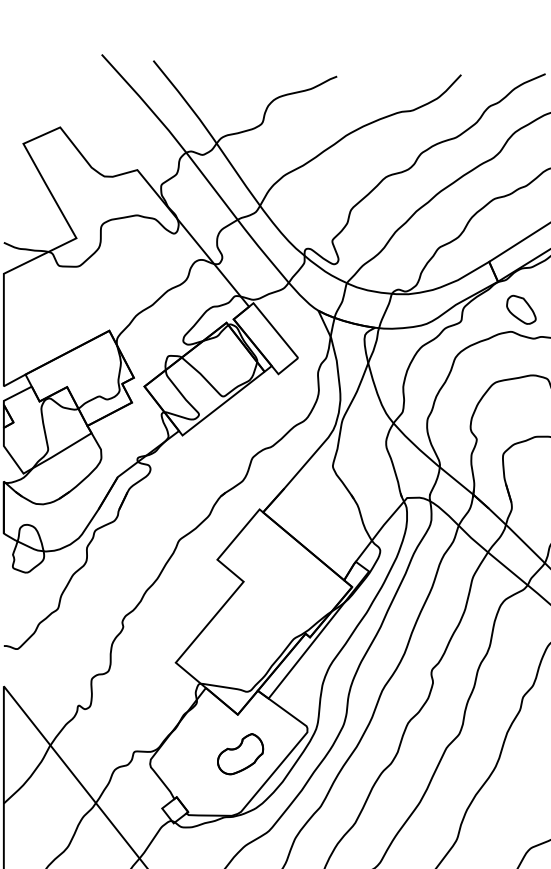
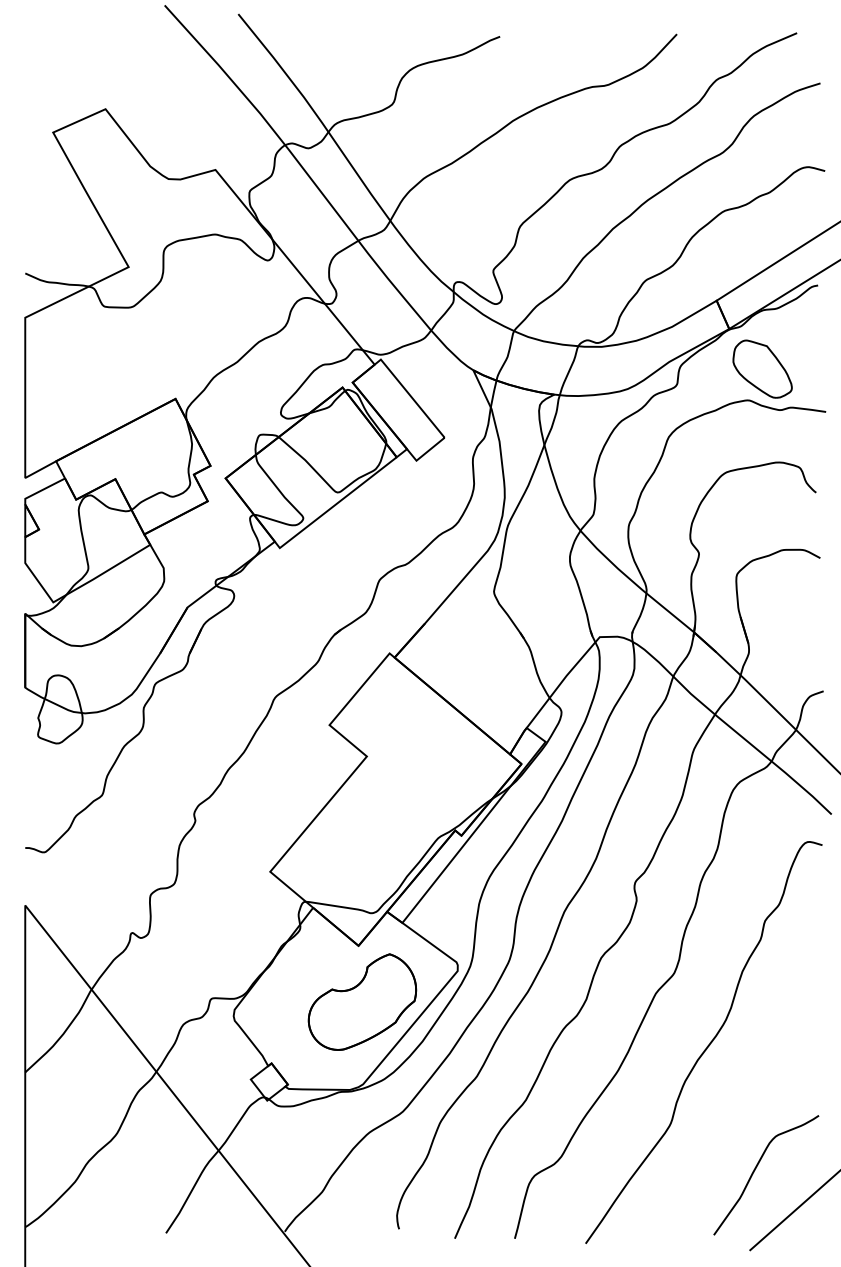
part: (521, 309) -> (762, 368), size x1.43
part: (240, 753) -> (362, 1001), size x1.67

